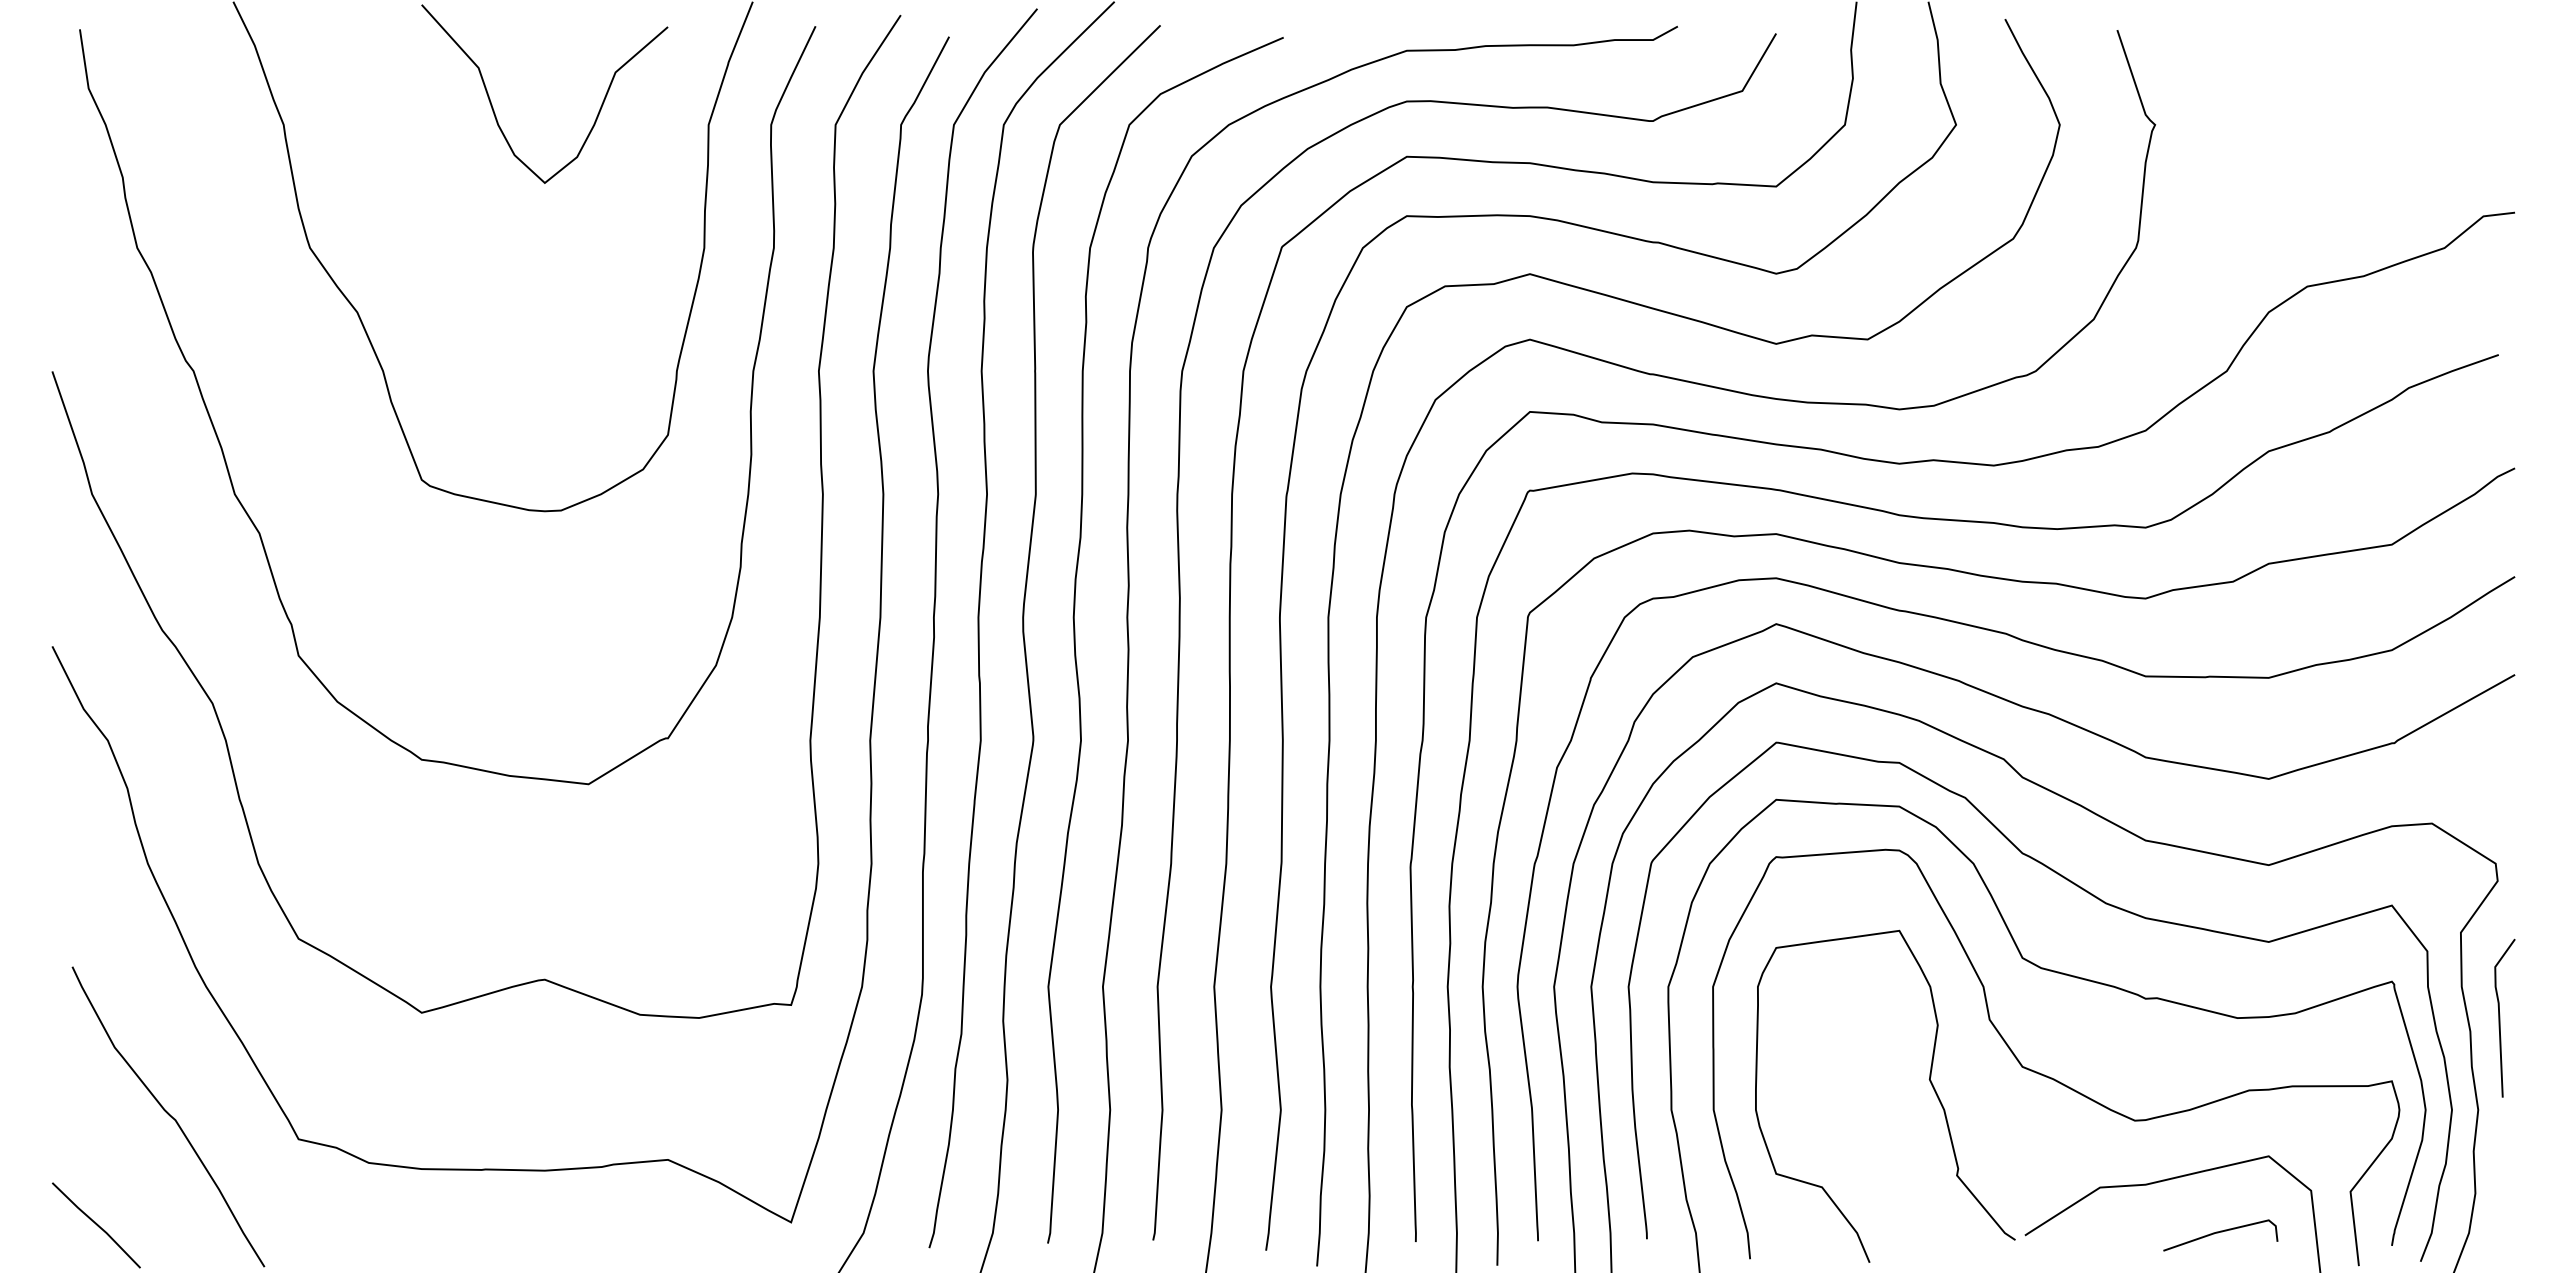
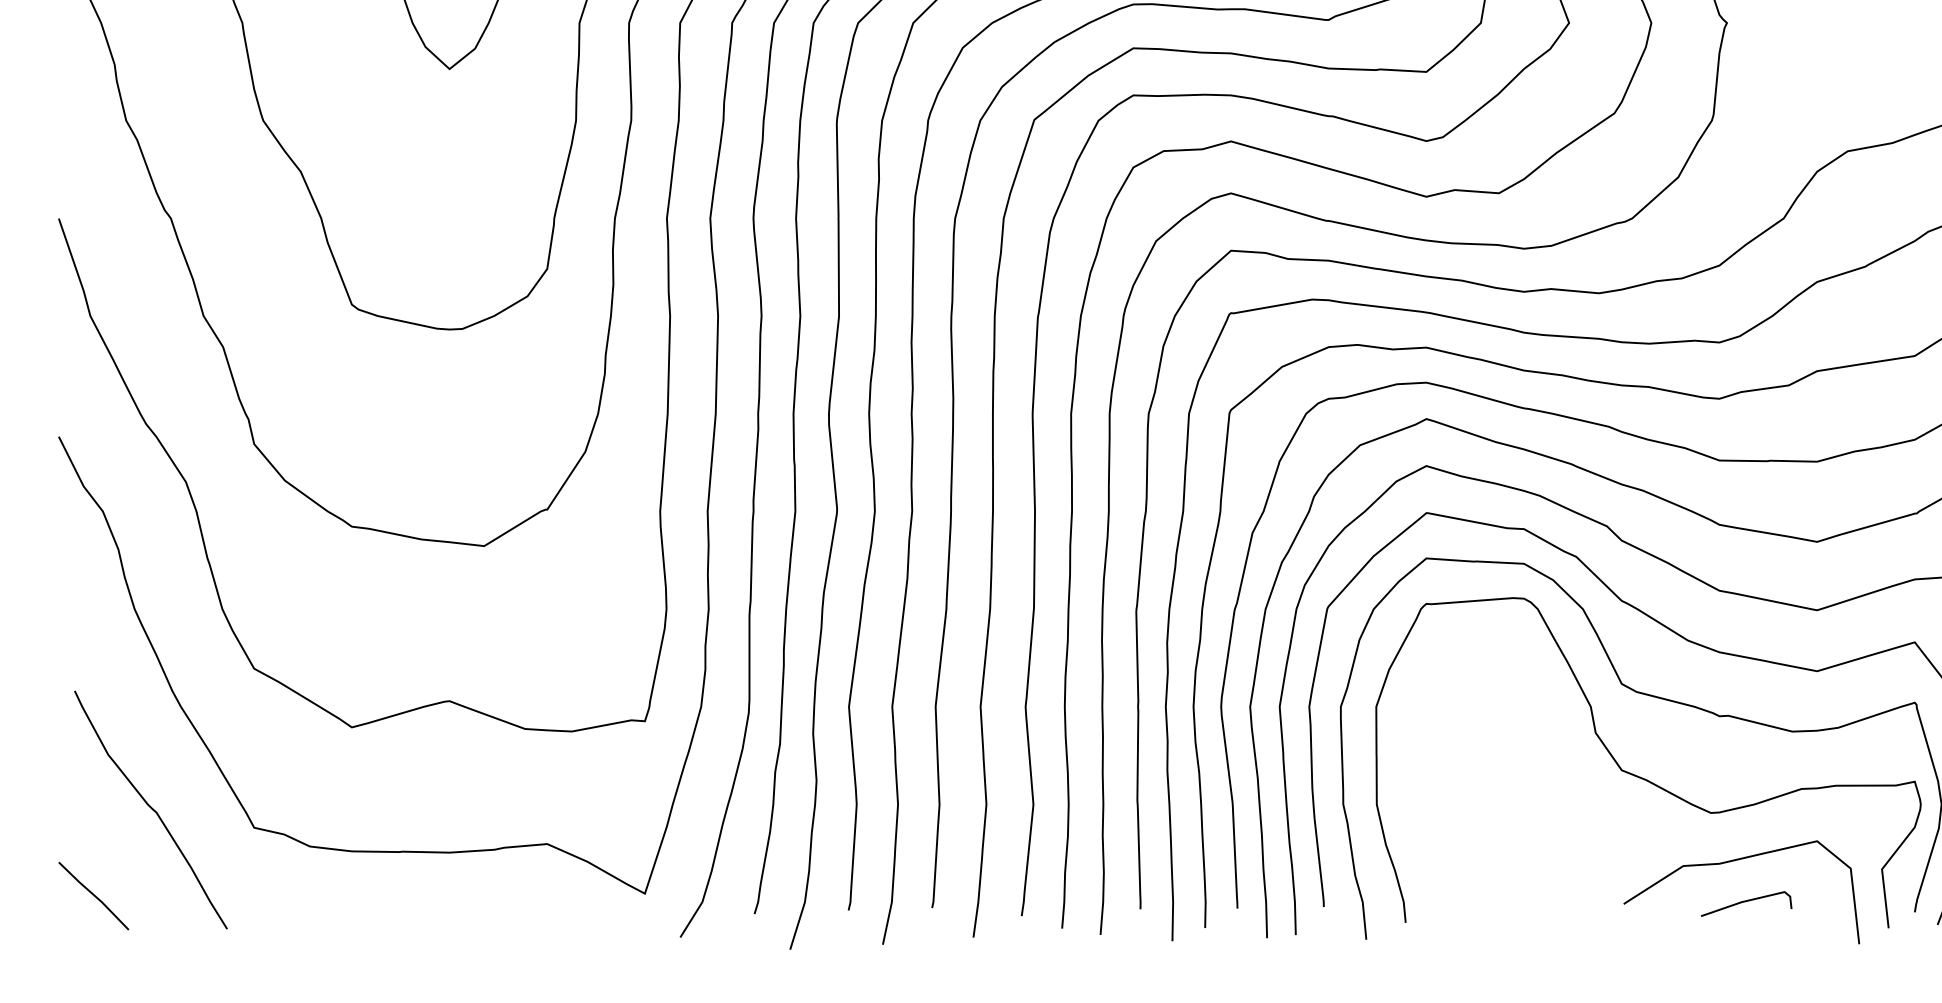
curve: (1928, 1079) -> (1547, 780), removed
curve: (2218, 1233) -> (1744, 902), moved

